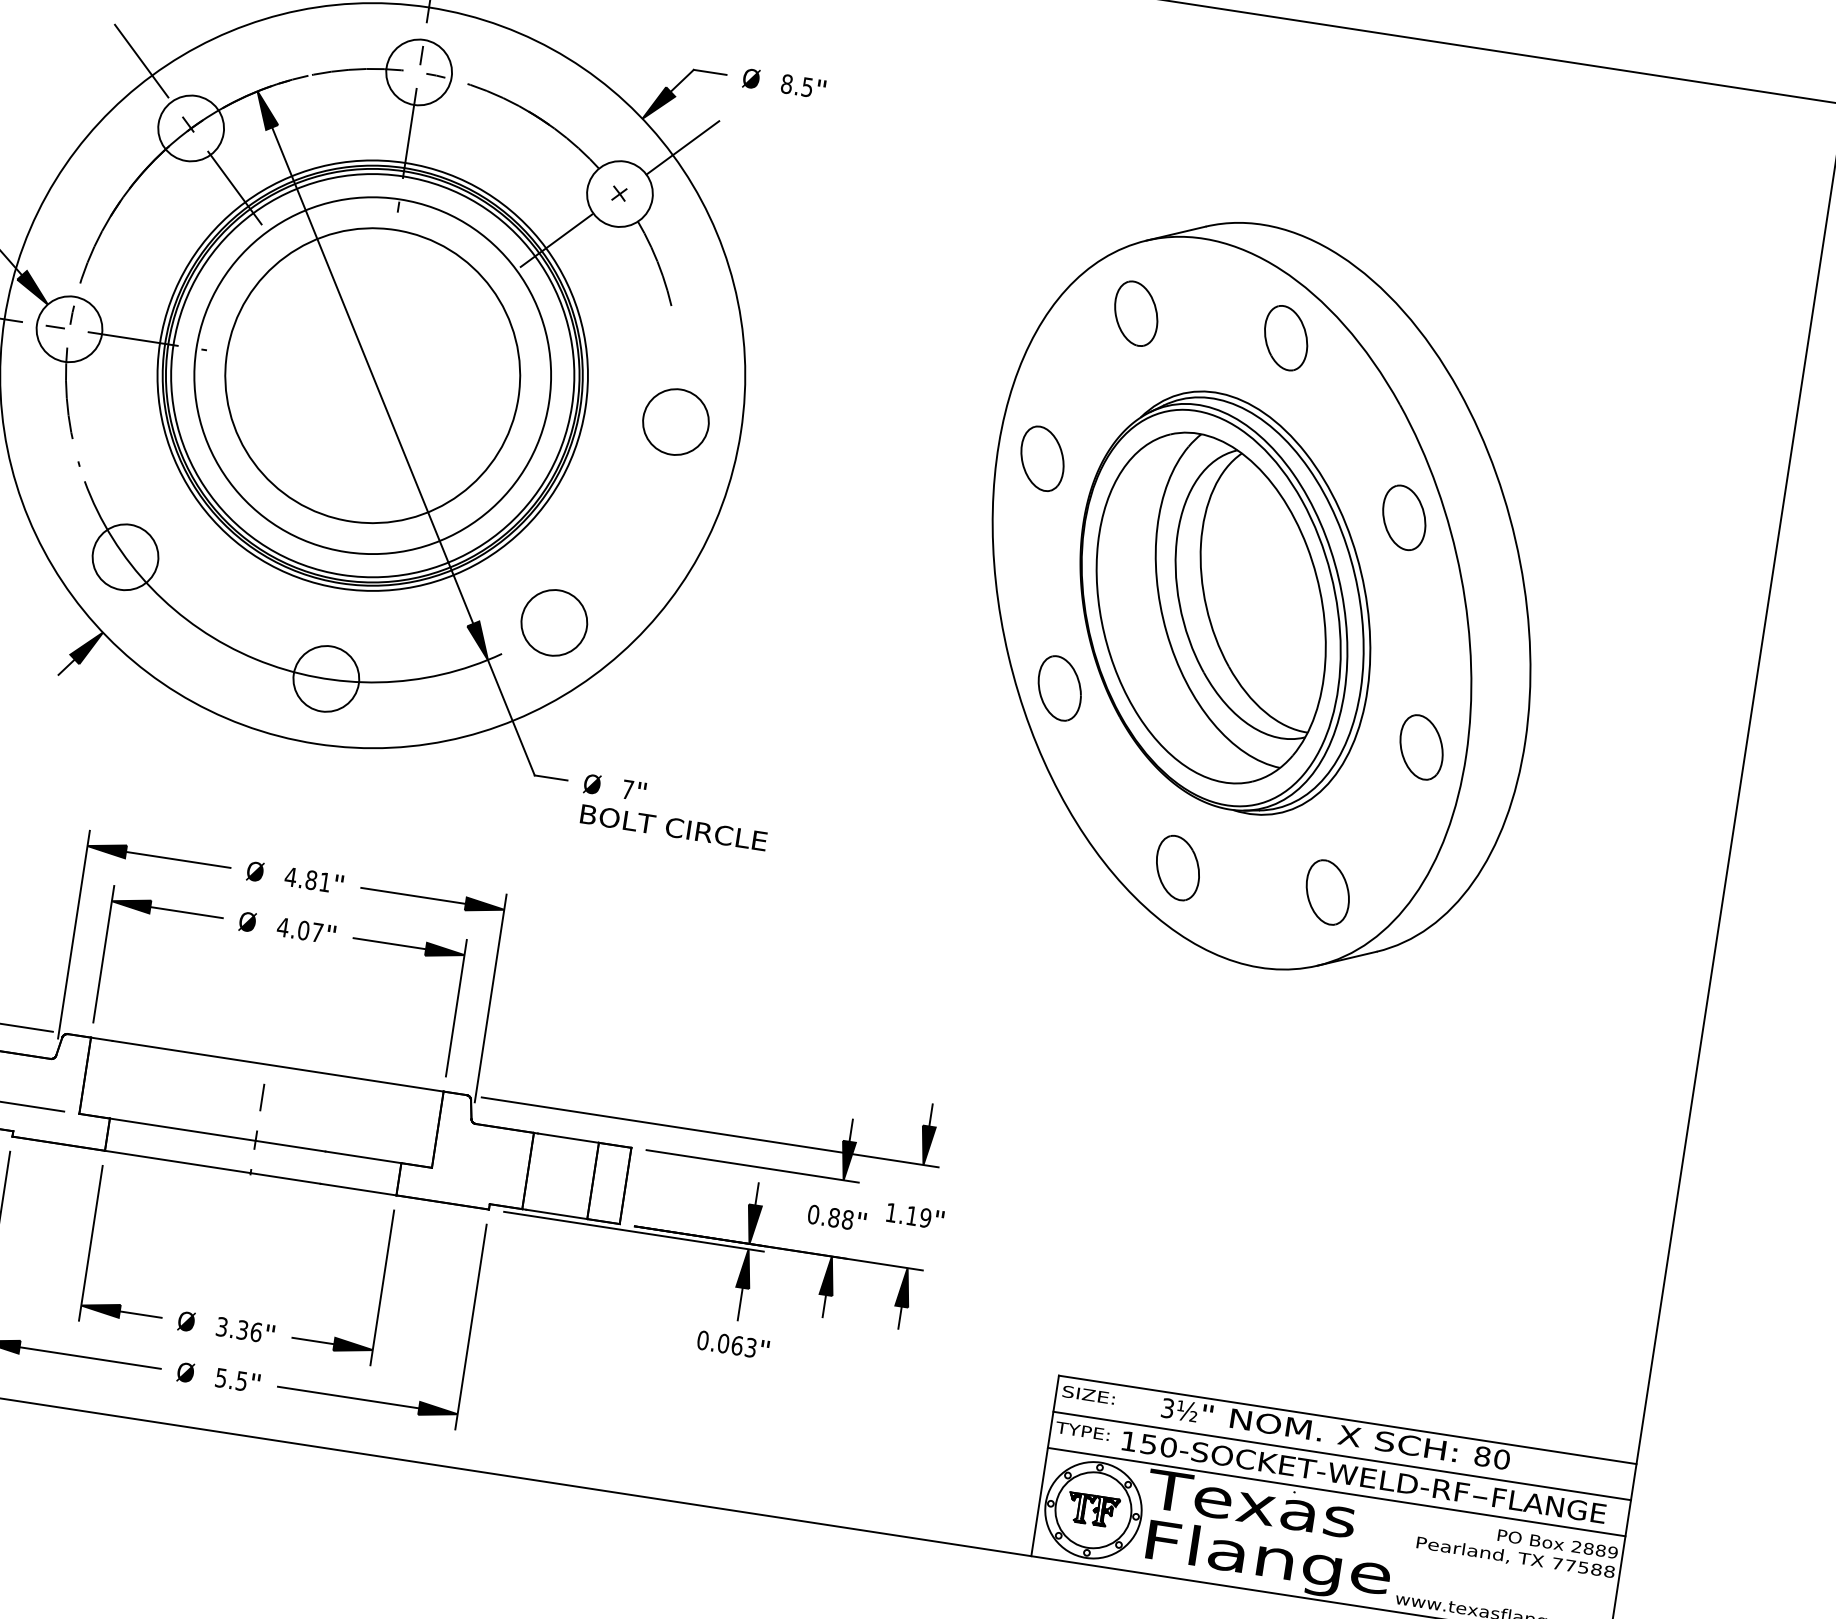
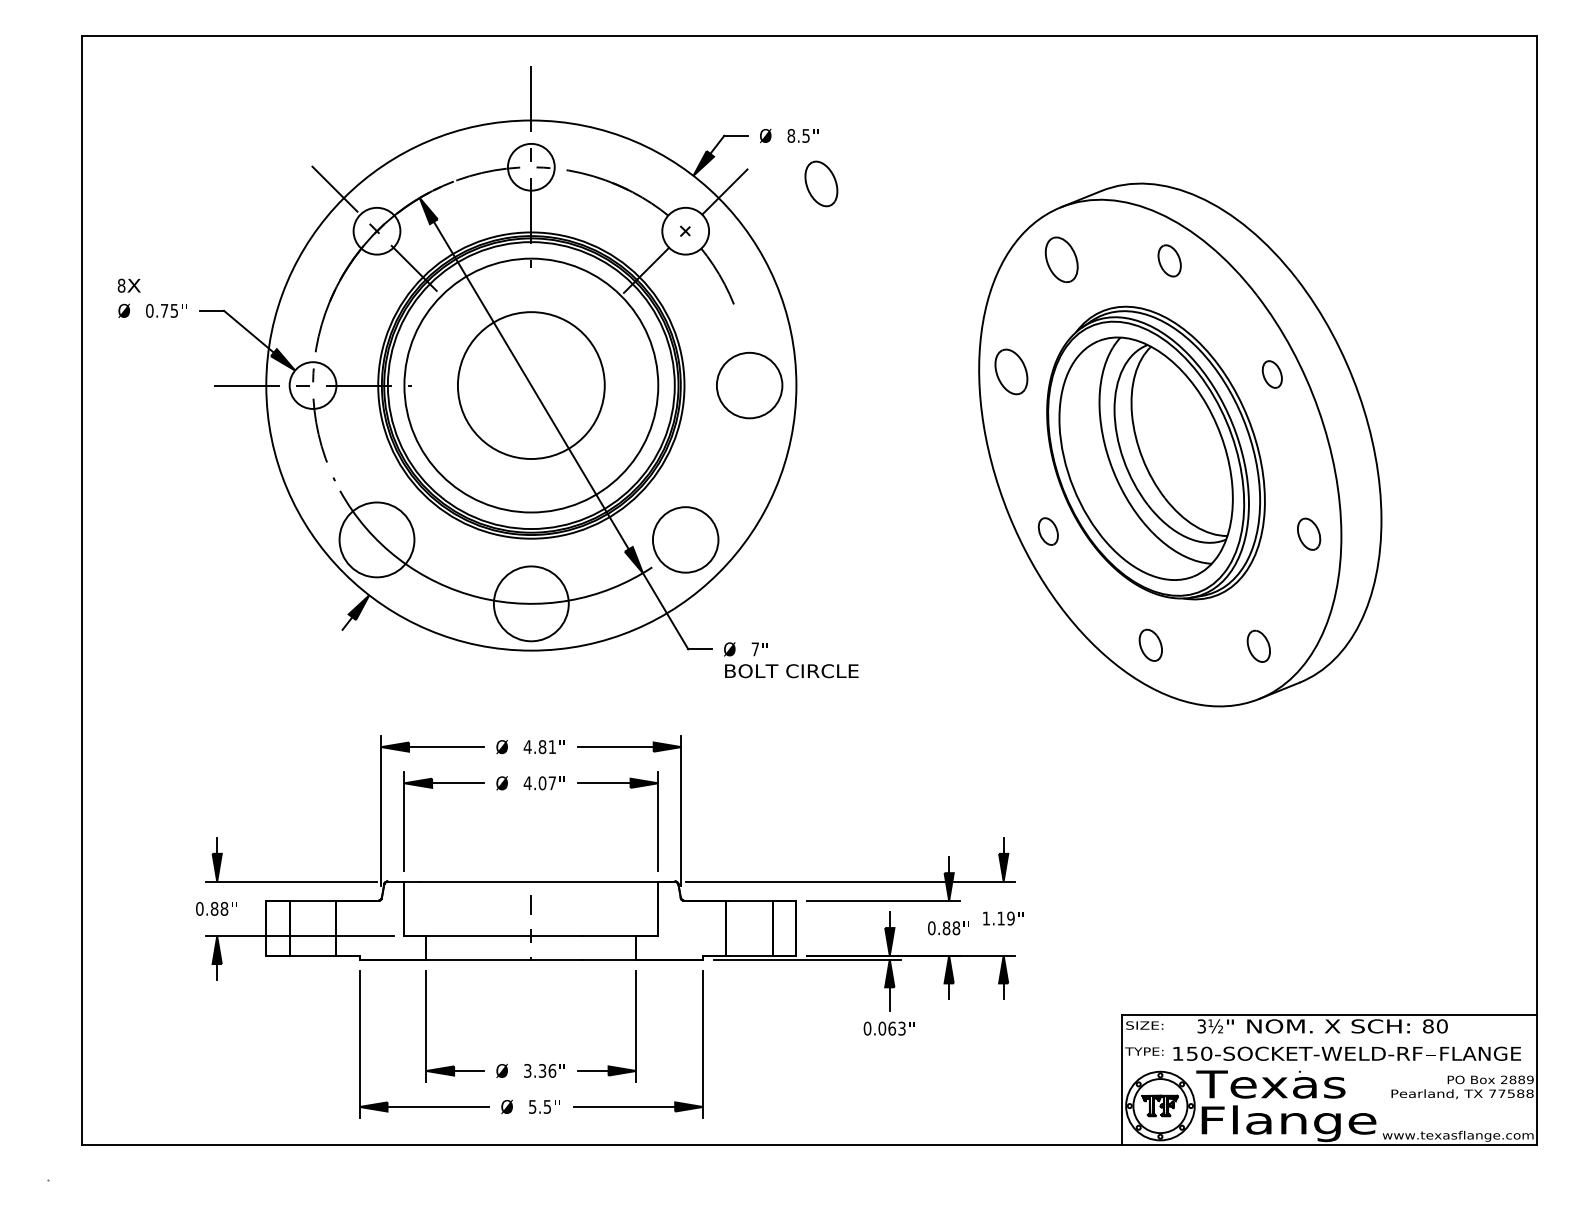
part: (818, 156) -> (821, 183), added
part: (1285, 337) -> (1169, 260), size x0.7
circle: (372, 375) -> (531, 385), size x0.7
circle: (675, 421) -> (749, 385), size x1.4
part: (1404, 517) -> (1272, 374), size x0.6
circle: (124, 556) -> (376, 539), size x1.6
circle: (554, 622) -> (685, 539), size x1.4
circle: (325, 678) -> (530, 603), size x1.6
part: (1060, 688) -> (1048, 531), size x0.6
part: (1420, 747) -> (1308, 534), size x0.7
part: (1177, 868) -> (1150, 645), size x0.7
part: (1327, 892) -> (1258, 646), size x0.7
line: (1342, 1456) -> (1329, 1041), removed
line: (1336, 1492) -> (1329, 1067), removed

